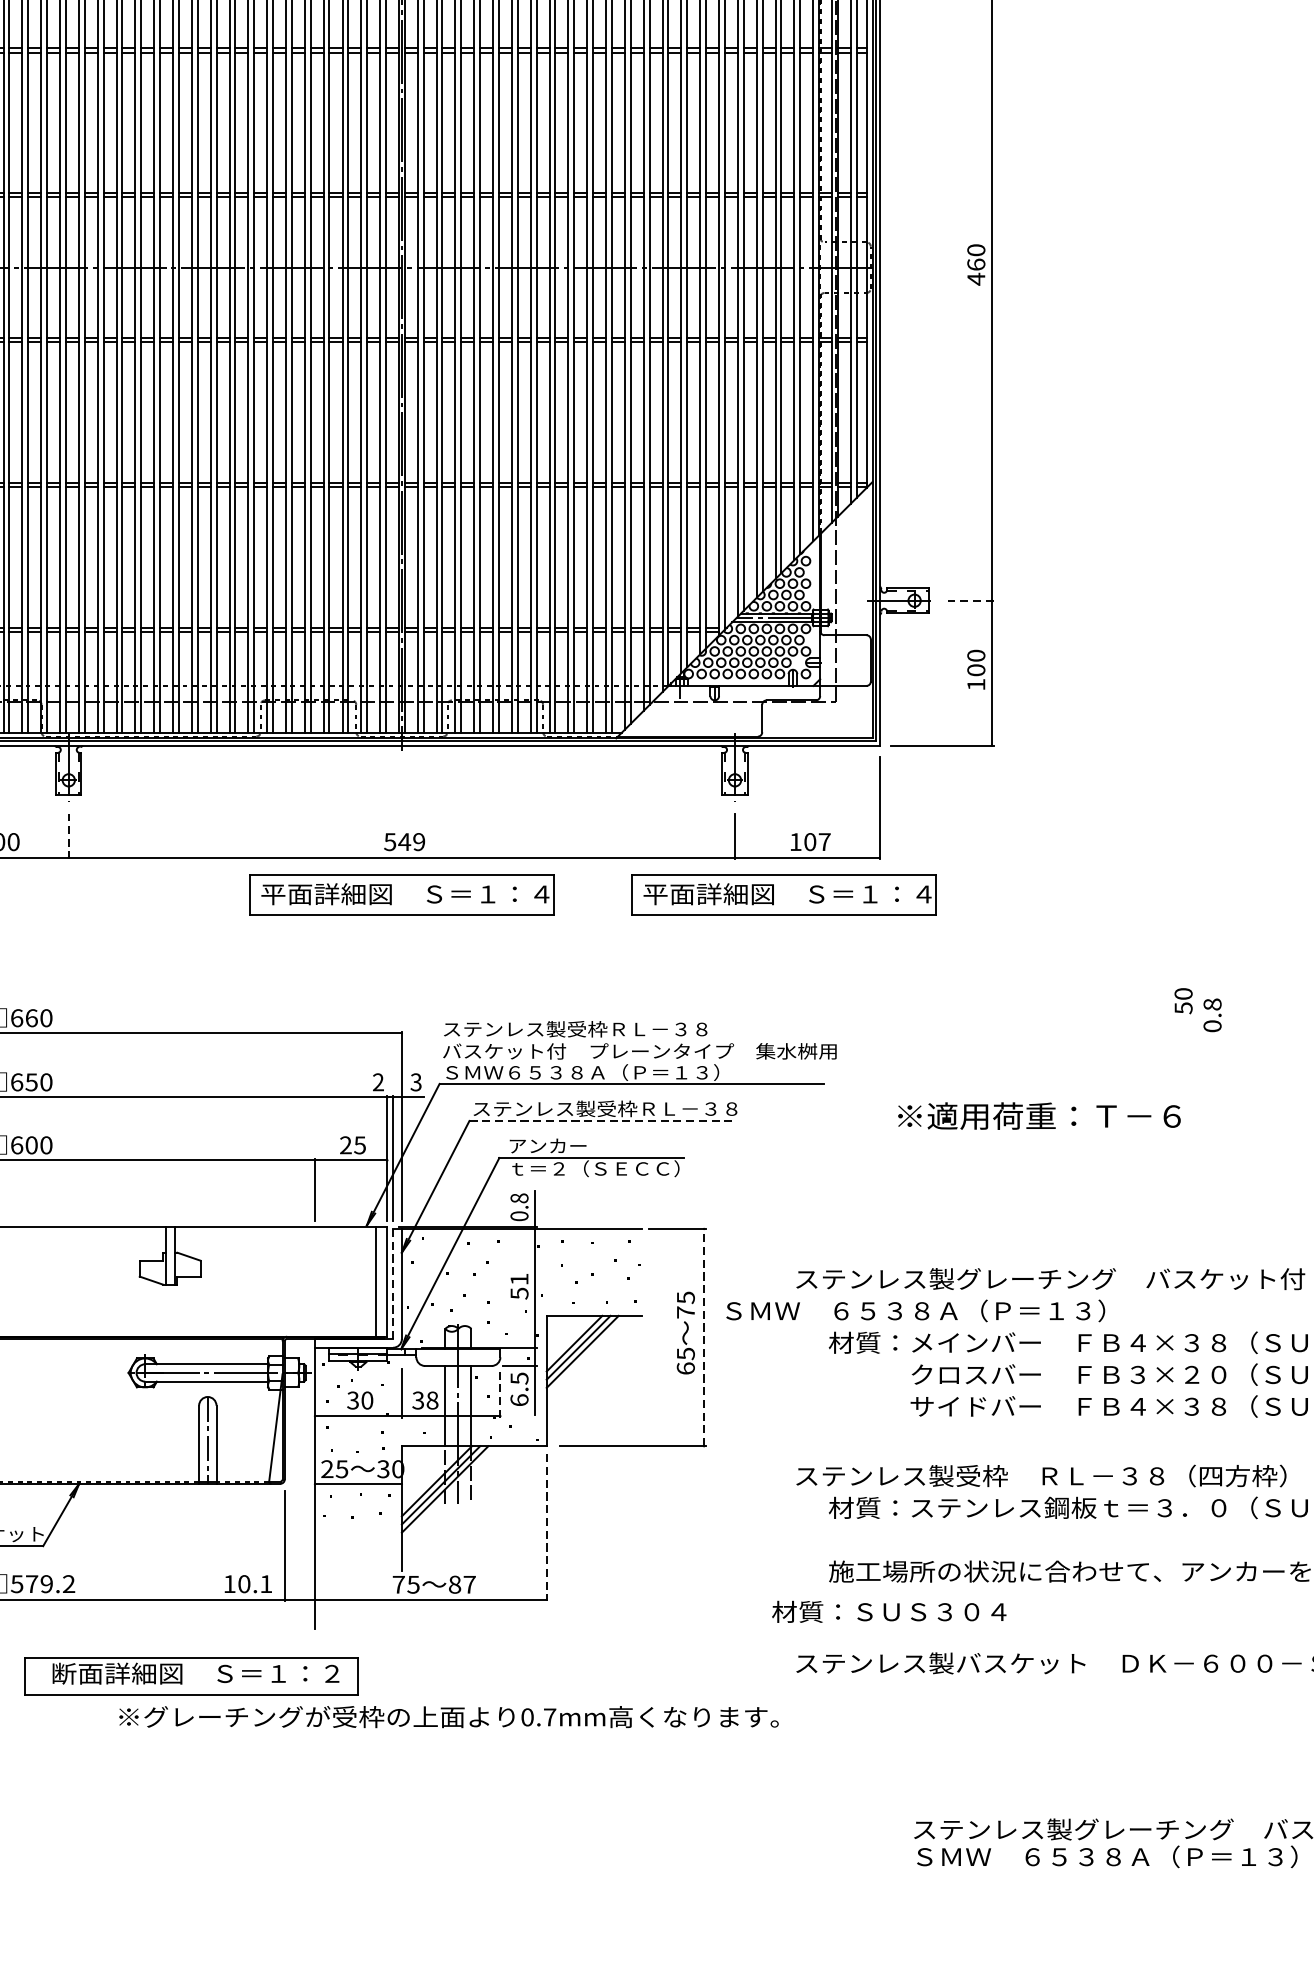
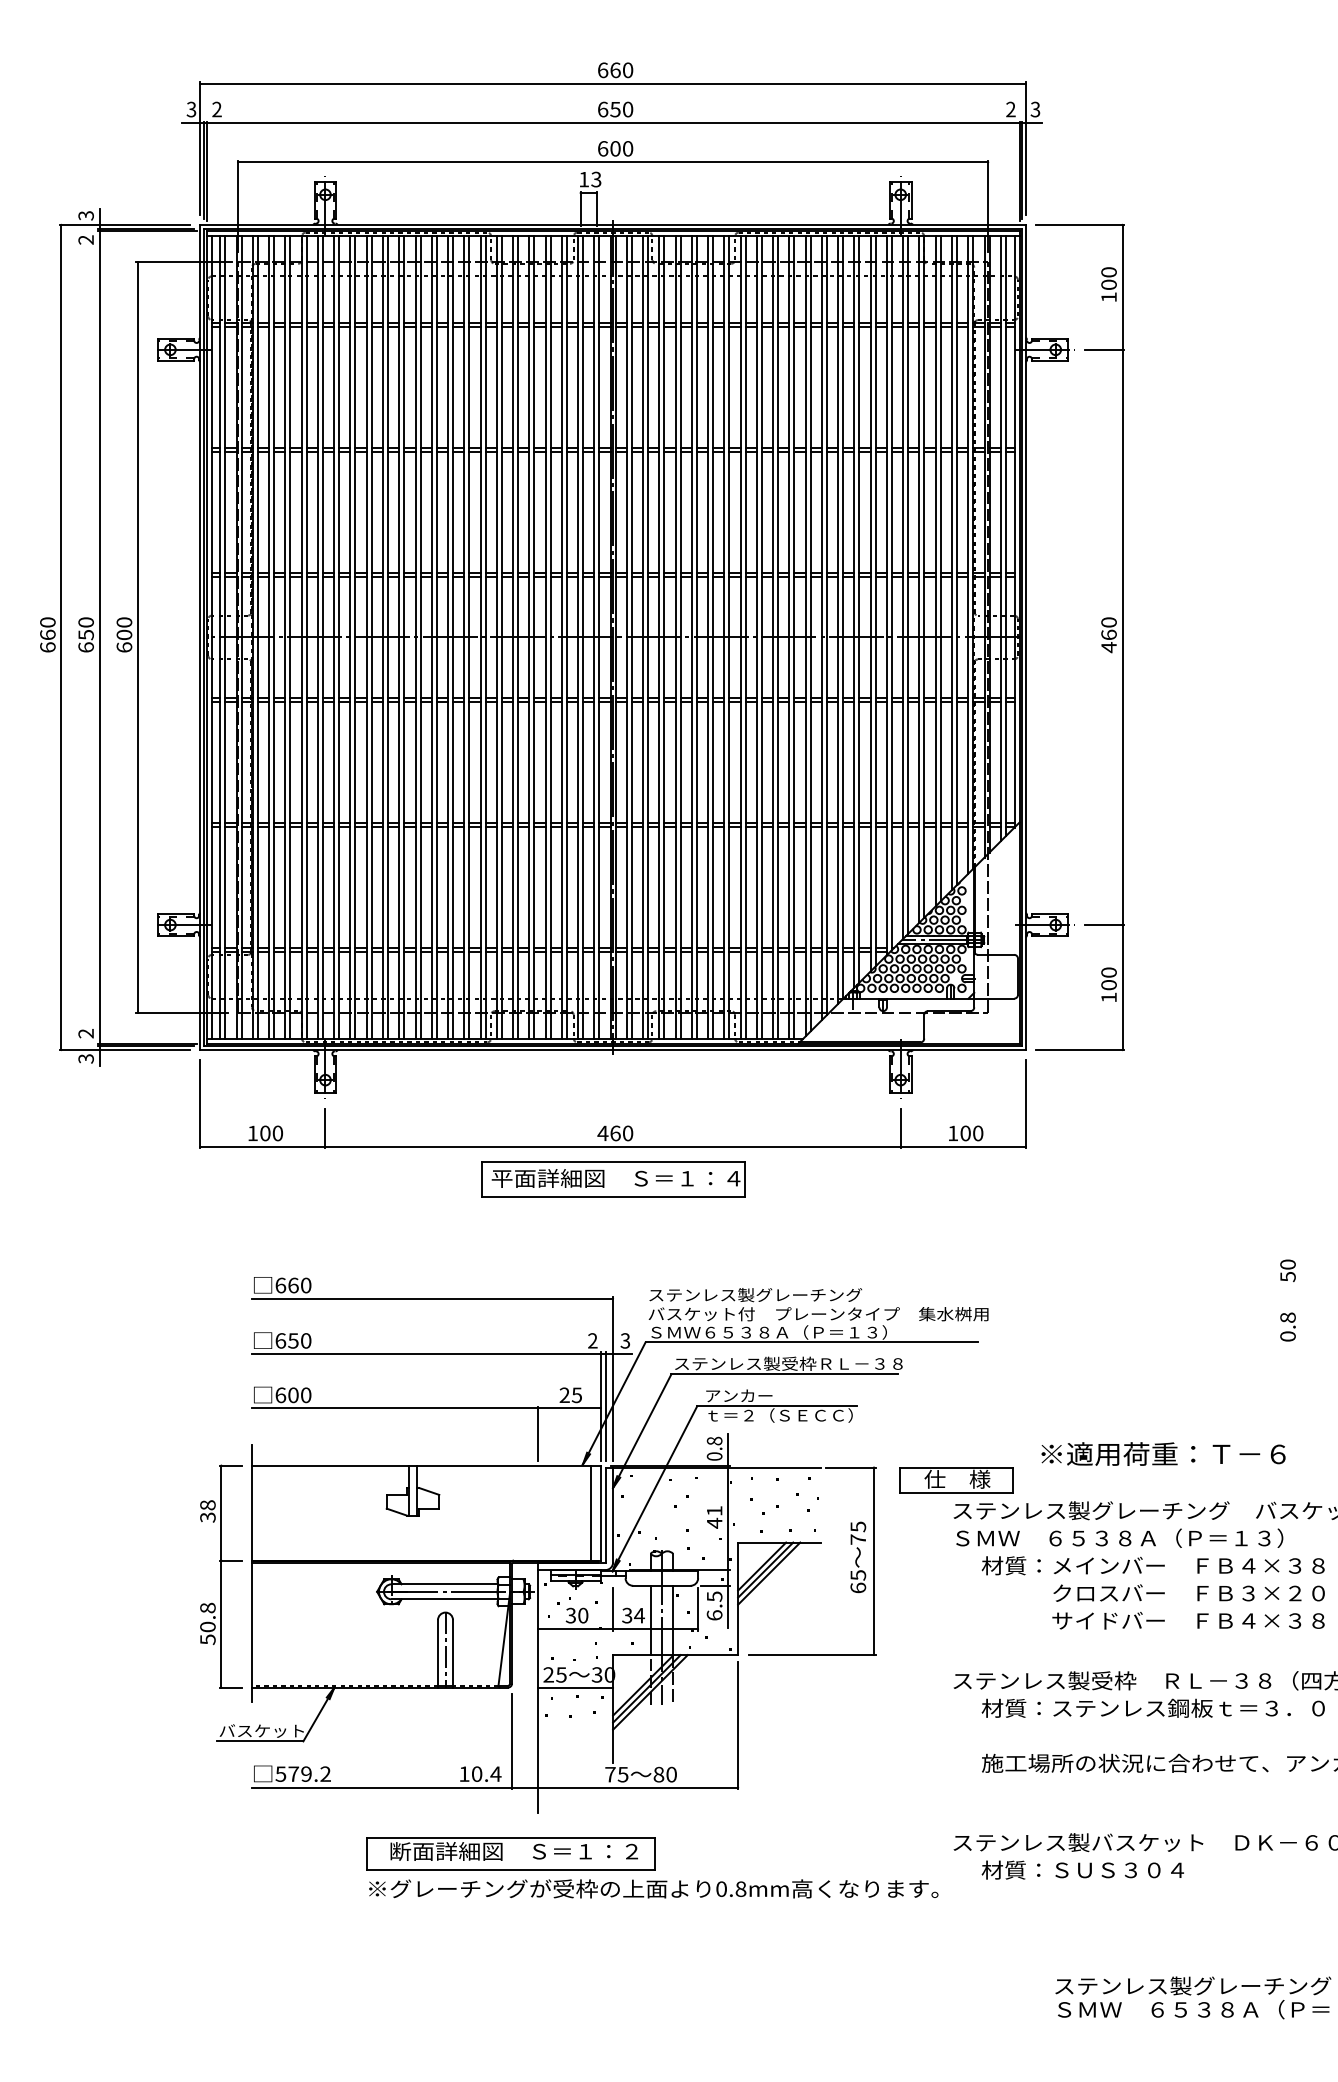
line: (971, 601) -> (1104, 925), dashed -> solid
line: (68, 836) -> (325, 1128), dashed -> solid
text: (404, 842) -> (615, 1133), 549 -> 460
text: (825, 842) -> (978, 1133), 107 -> 100
part: (784, 895) -> (943, 1179), removed
text: (1211, 1014) -> (1287, 1326), moved
text: (637, 1029) -> (816, 1295), ステンレス製受枠ＲＬ－３８ -> ステンレス製グレーチング
text: (1039, 1115) -> (1163, 1453), moved
line: (601, 1121) -> (785, 1374), dashed -> solid
part: (799, 1244) -> (956, 1480), added
line: (393, 1284) -> (605, 1515), dashed -> solid
text: (519, 1292) -> (714, 1522), 51 -> 41
text: (915, 1310) -> (1119, 1537), moved
line: (704, 1337) -> (874, 1561), dashed -> solid
line: (500, 1392) -> (698, 1608), dashed -> solid
text: (432, 1400) -> (639, 1615), 38 -> 34
line: (547, 1527) -> (738, 1725), dashed -> solid
text: (265, 1583) -> (495, 1773), 10.1 -> 10.4
text: (469, 1584) -> (671, 1774), 87 -> 80
text: (888, 1611) -> (1082, 1869), moved
part: (191, 1676) -> (510, 1853), moved
text: (549, 1717) -> (740, 1889), 0.7mm -> 0.8mm

